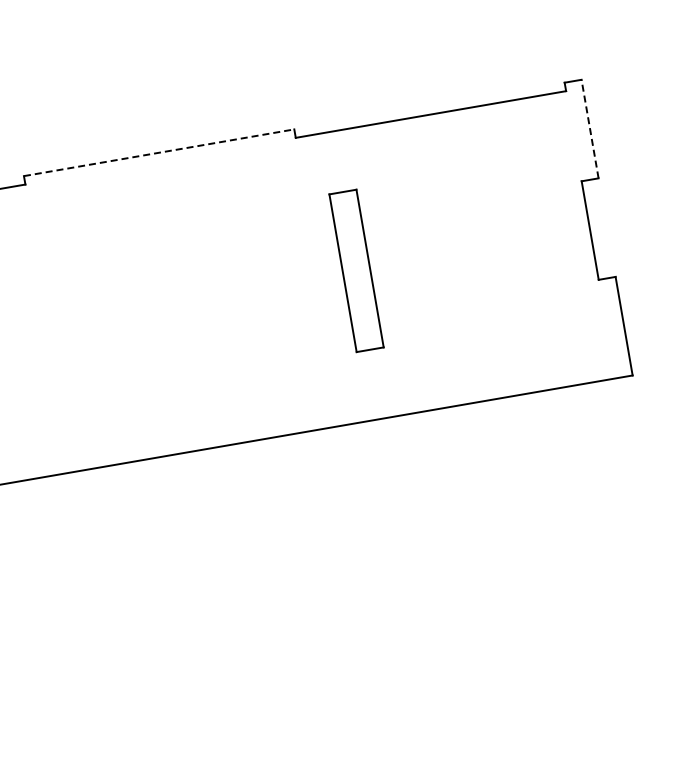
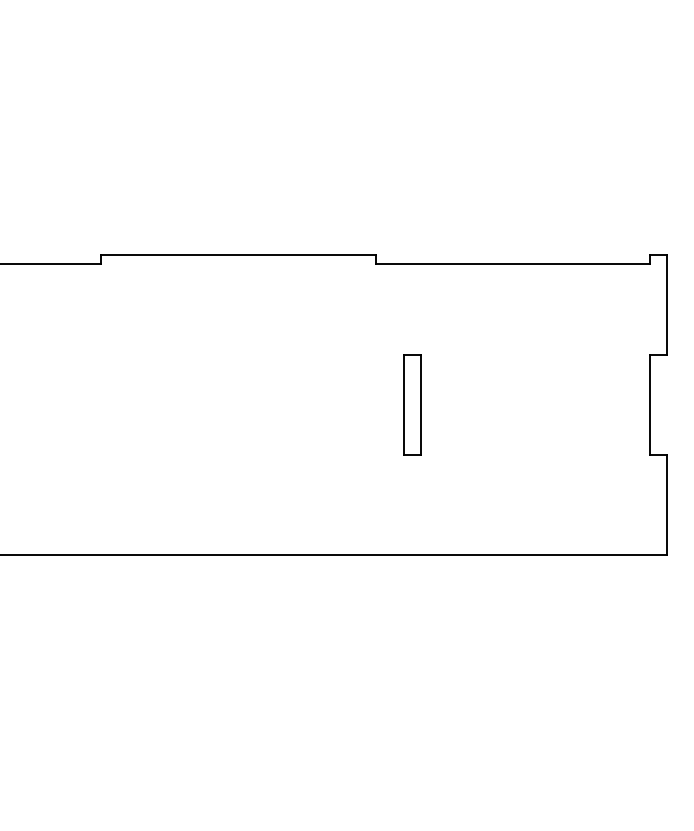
line: (590, 128) -> (667, 304), dashed -> solid
line: (159, 152) -> (238, 254), dashed -> solid
part: (356, 270) -> (412, 404), size x0.62

